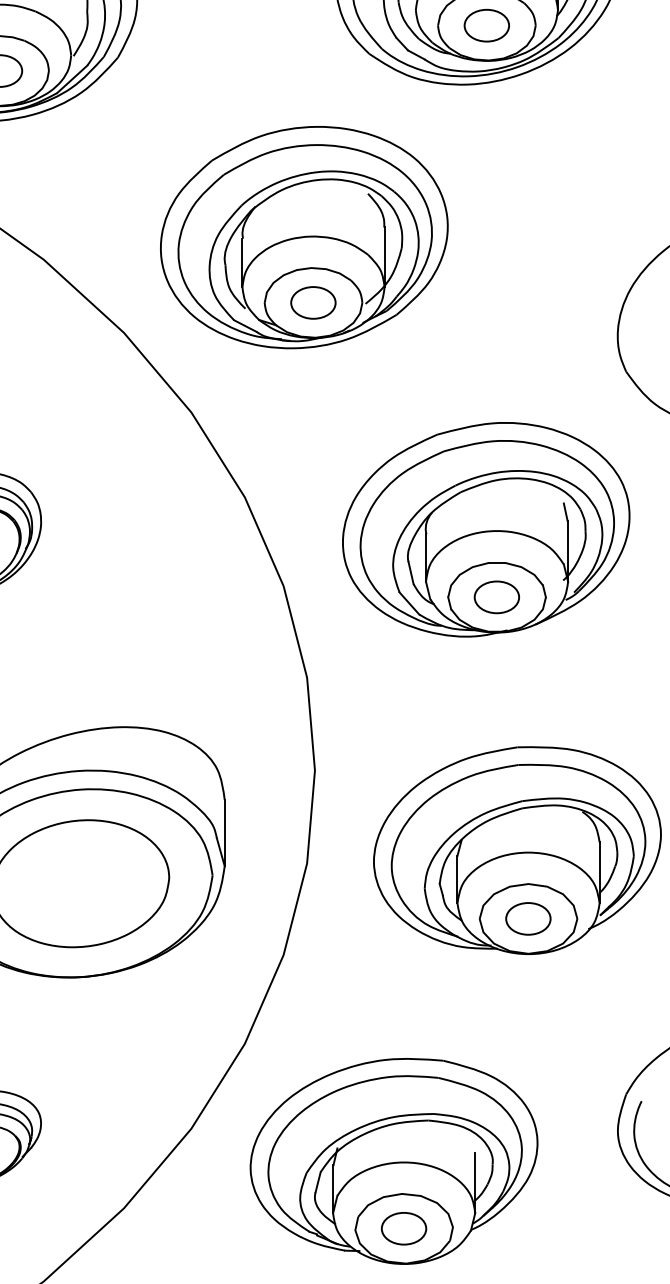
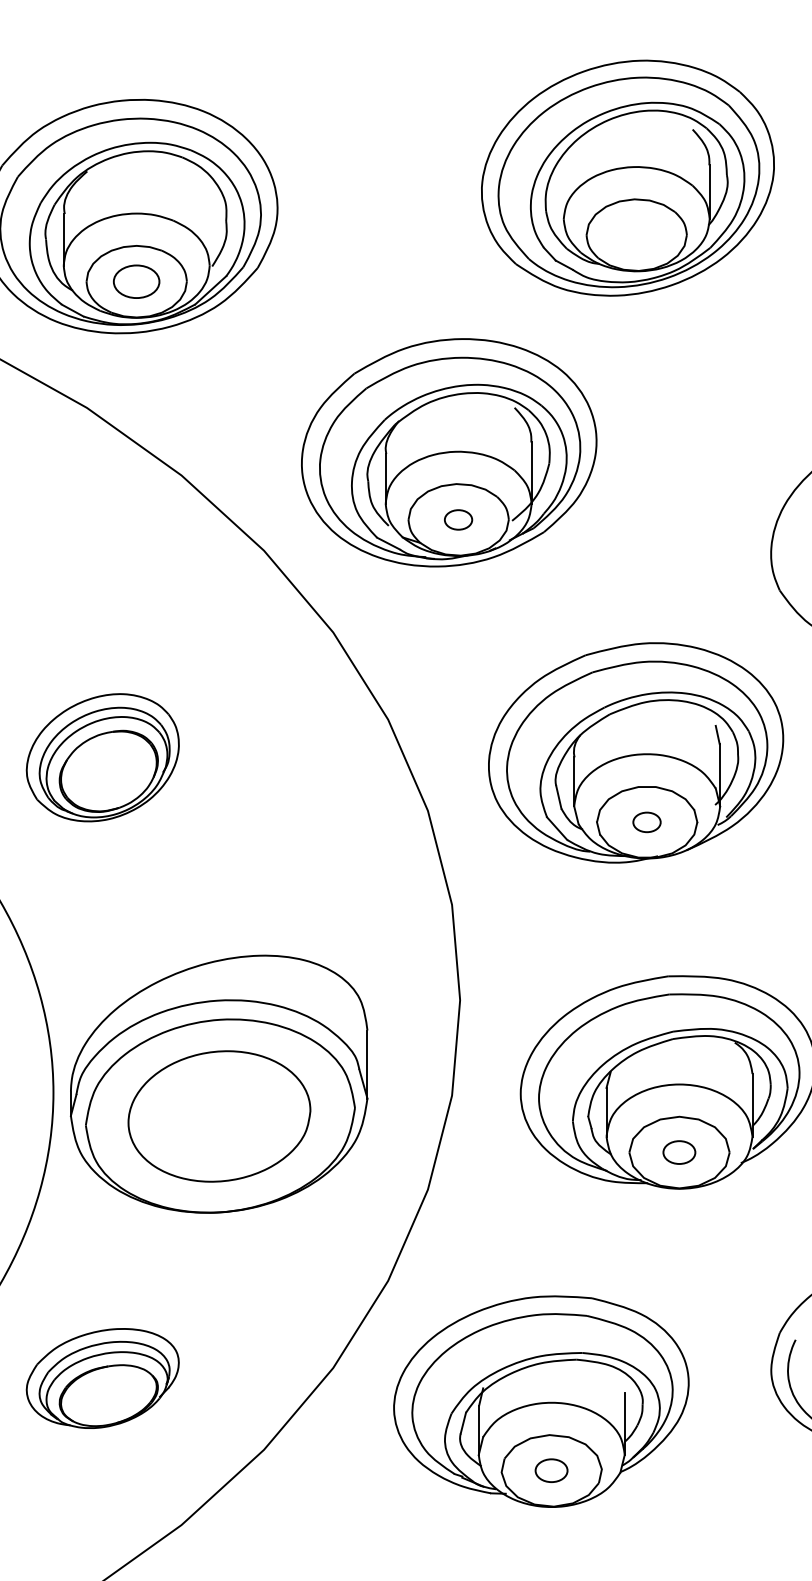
part: (486, 26) -> (636, 235), removed
part: (313, 302) -> (458, 519), size x0.6
part: (496, 597) -> (646, 822), size x0.6
part: (528, 918) -> (679, 1152), size x0.7
part: (403, 1228) -> (551, 1470), size x0.7

